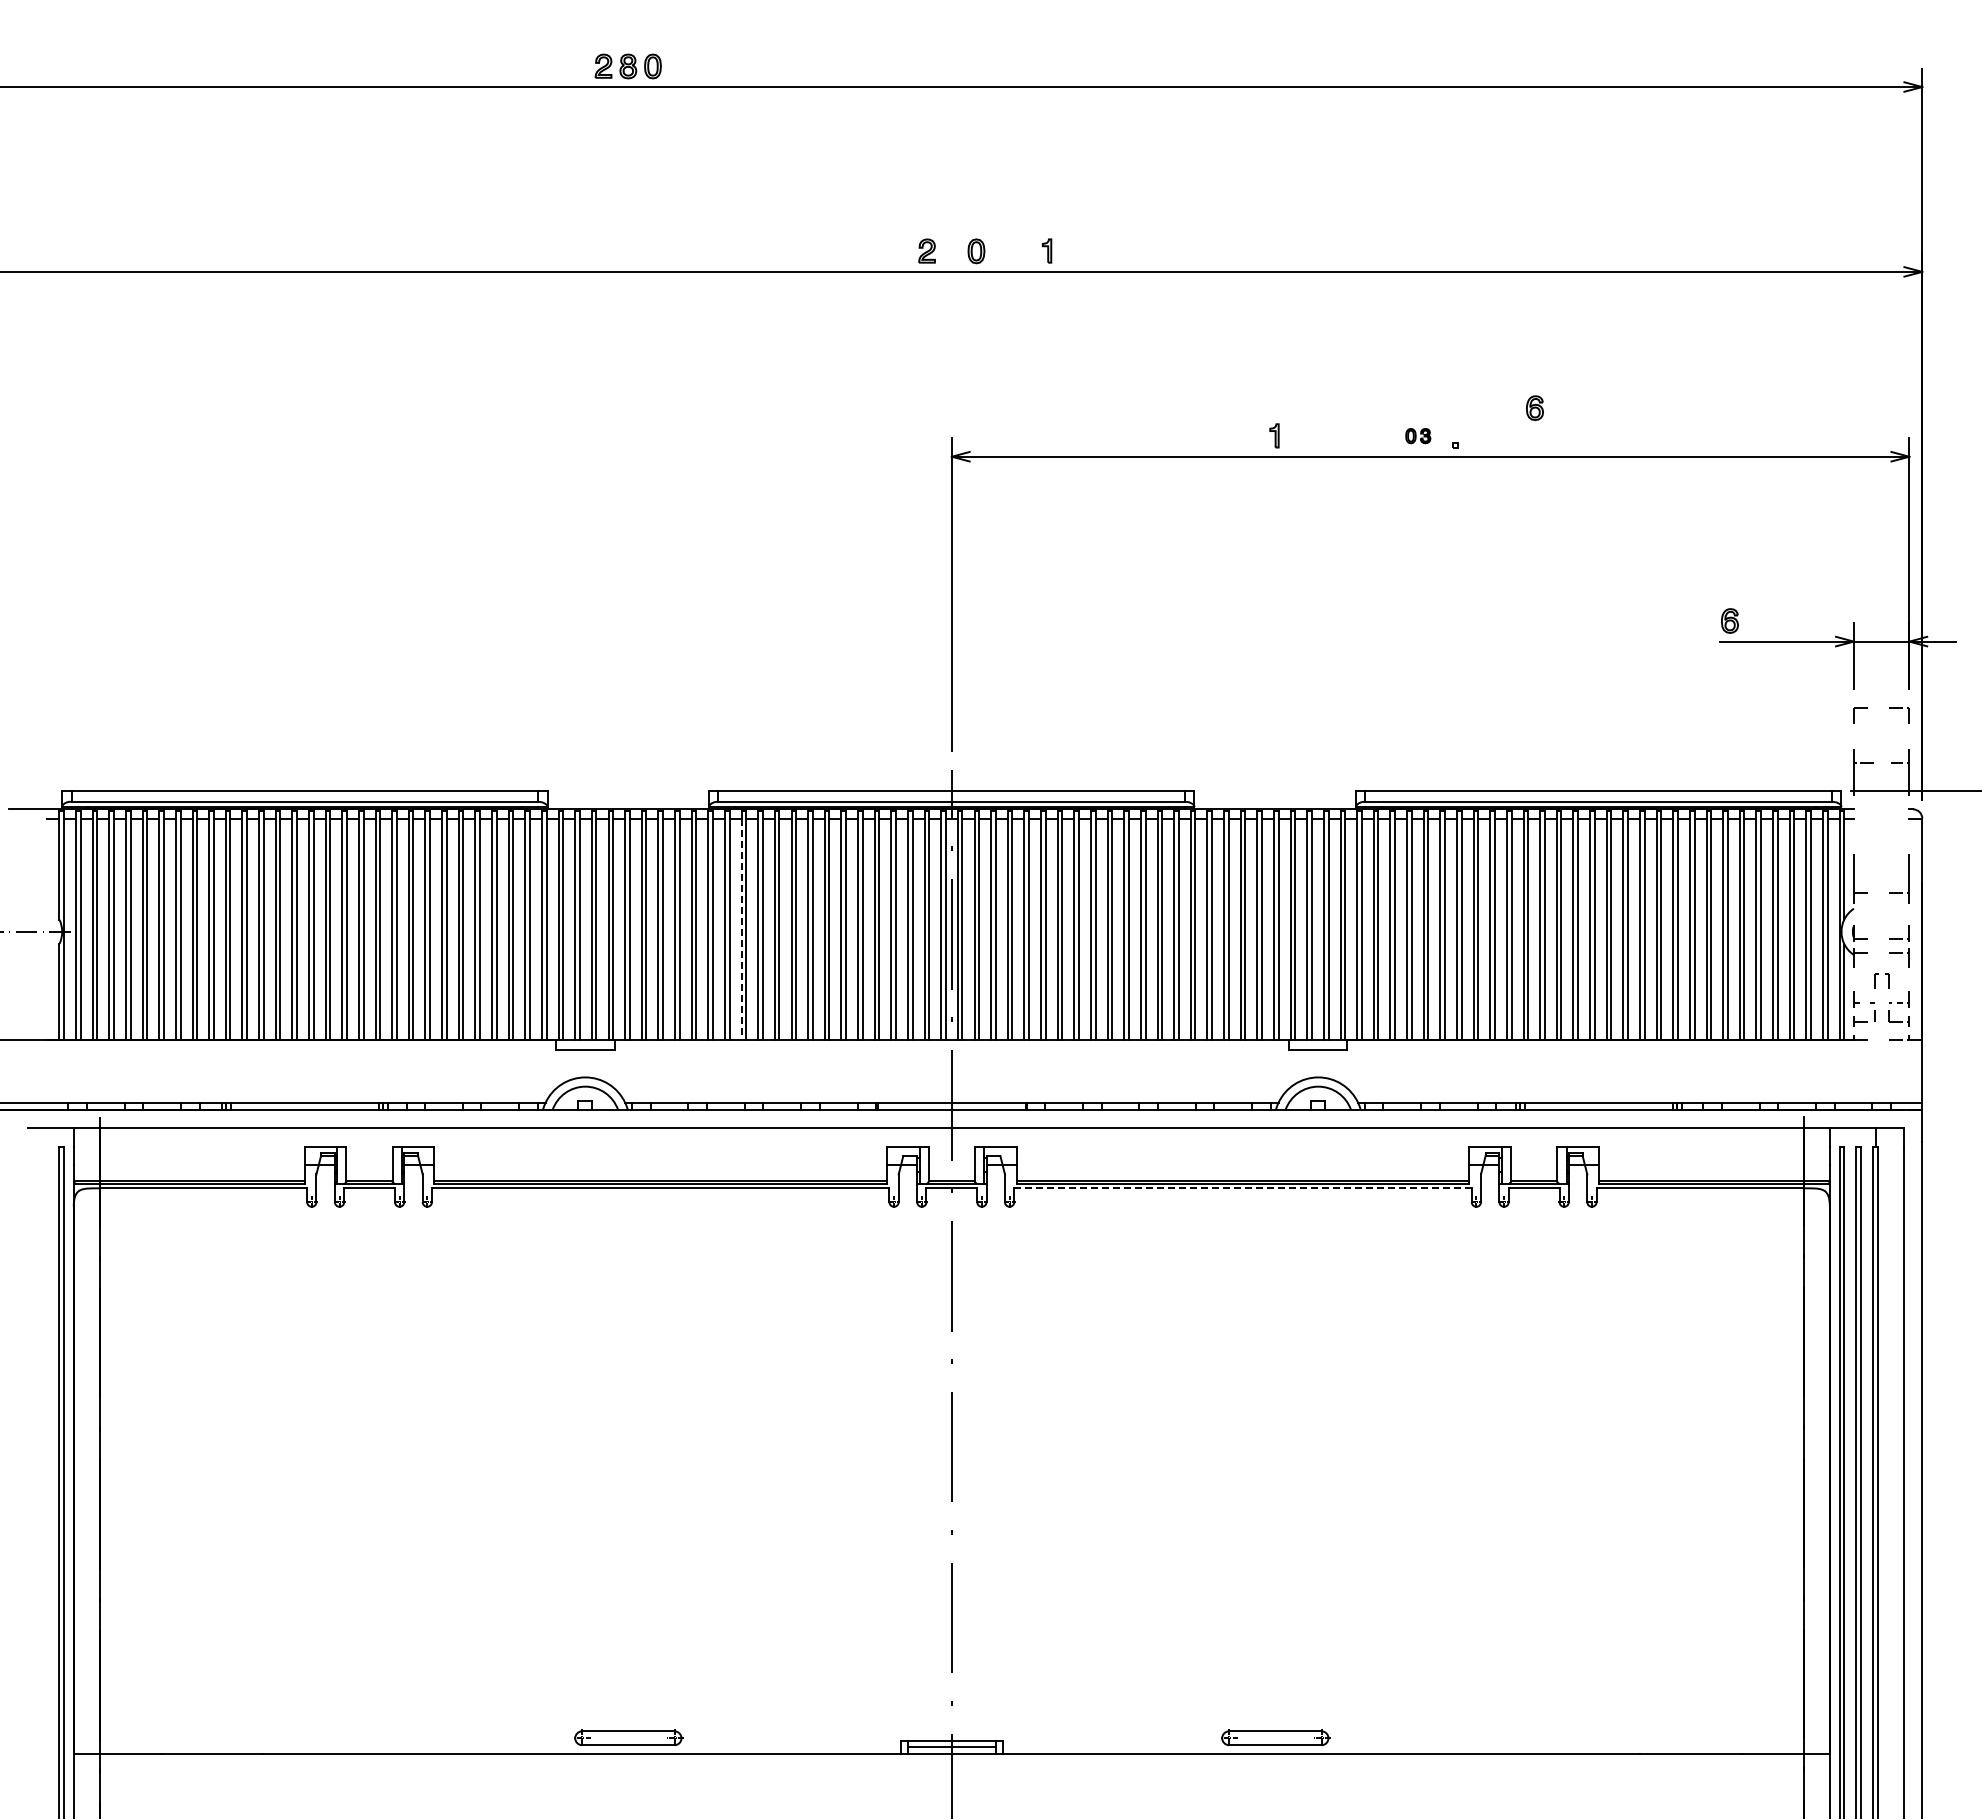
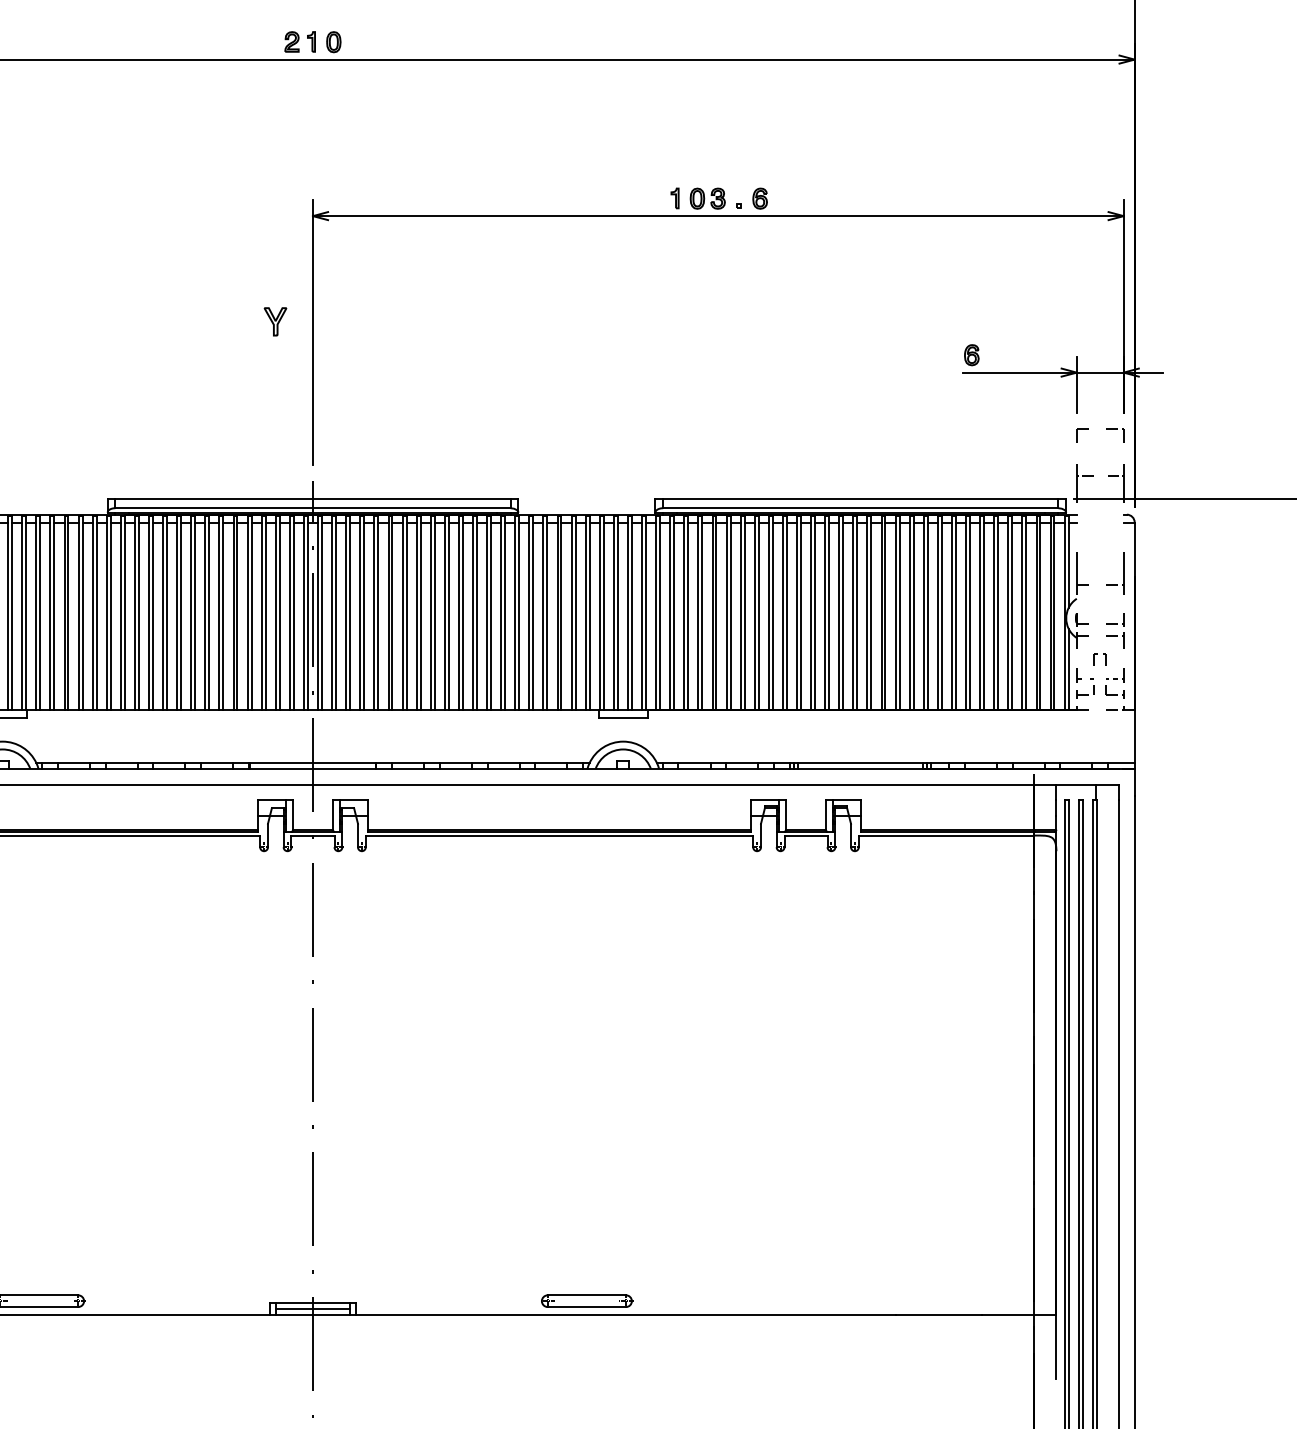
part: (1047, 250) -> (311, 41), moved
part: (1534, 407) -> (759, 198), moved
part: (1274, 435) -> (675, 198), moved
part: (1418, 435) -> (708, 198), size x1.67
part: (907, 581) -> (275, 321), added
line: (741, 929) -> (134, 616), dashed -> solid
line: (1243, 1188) -> (559, 835), dashed -> solid

